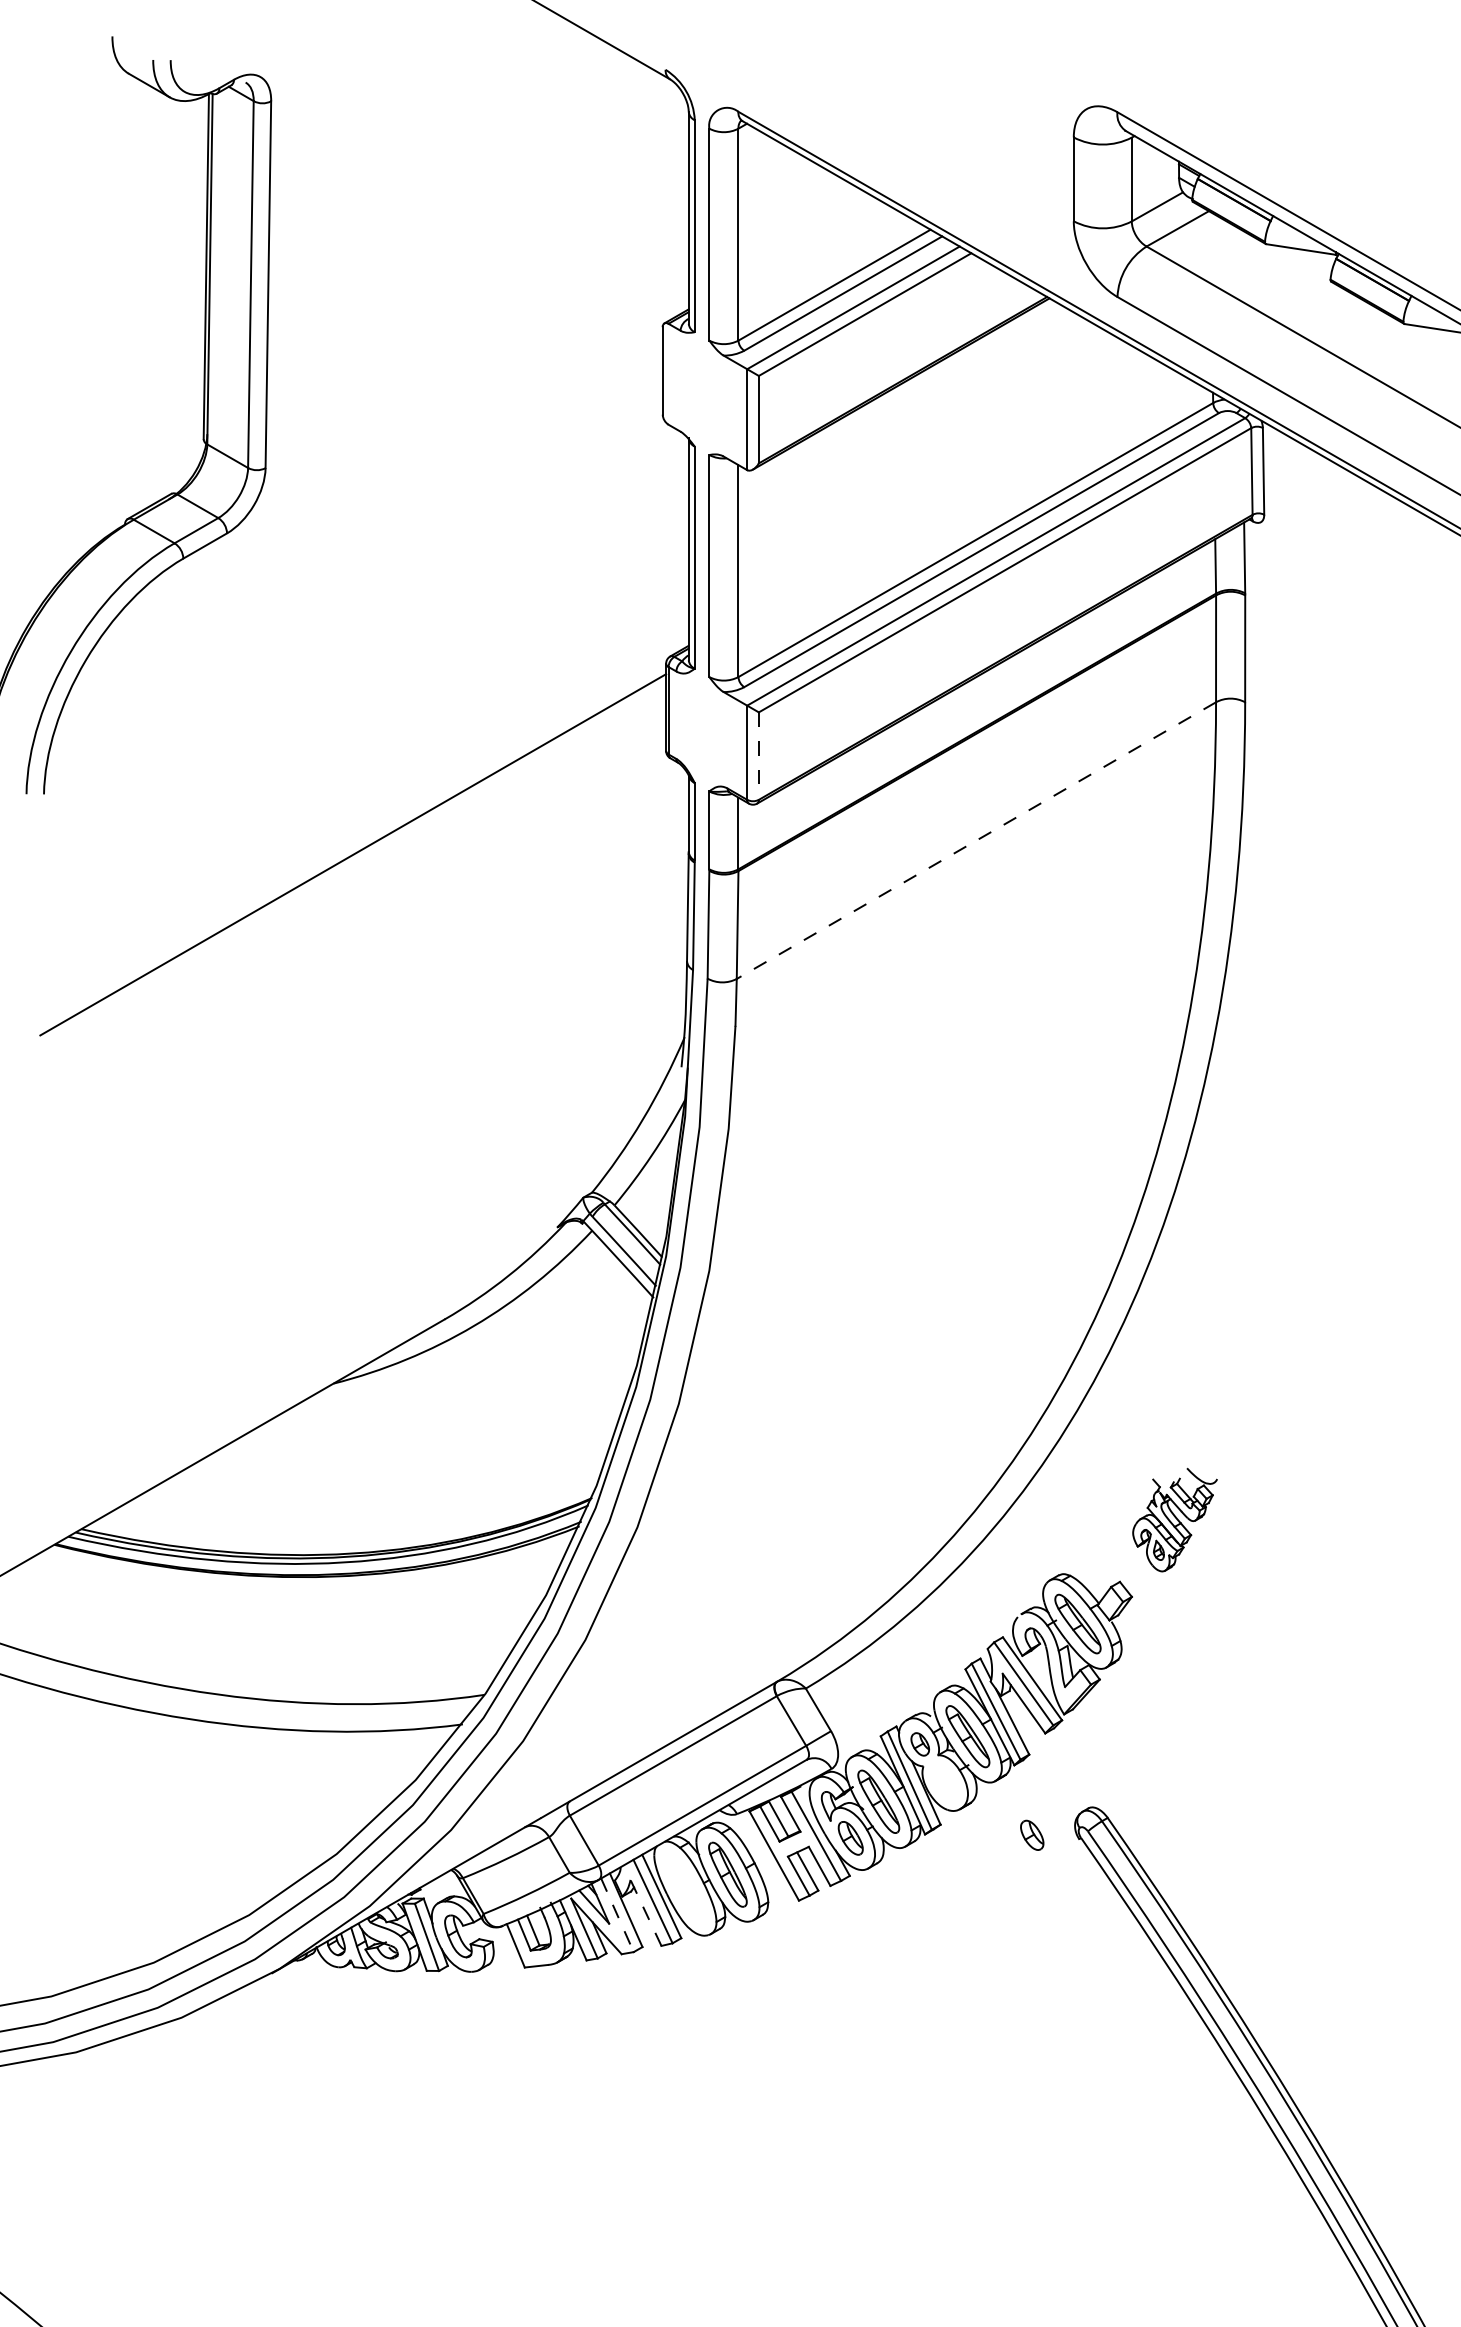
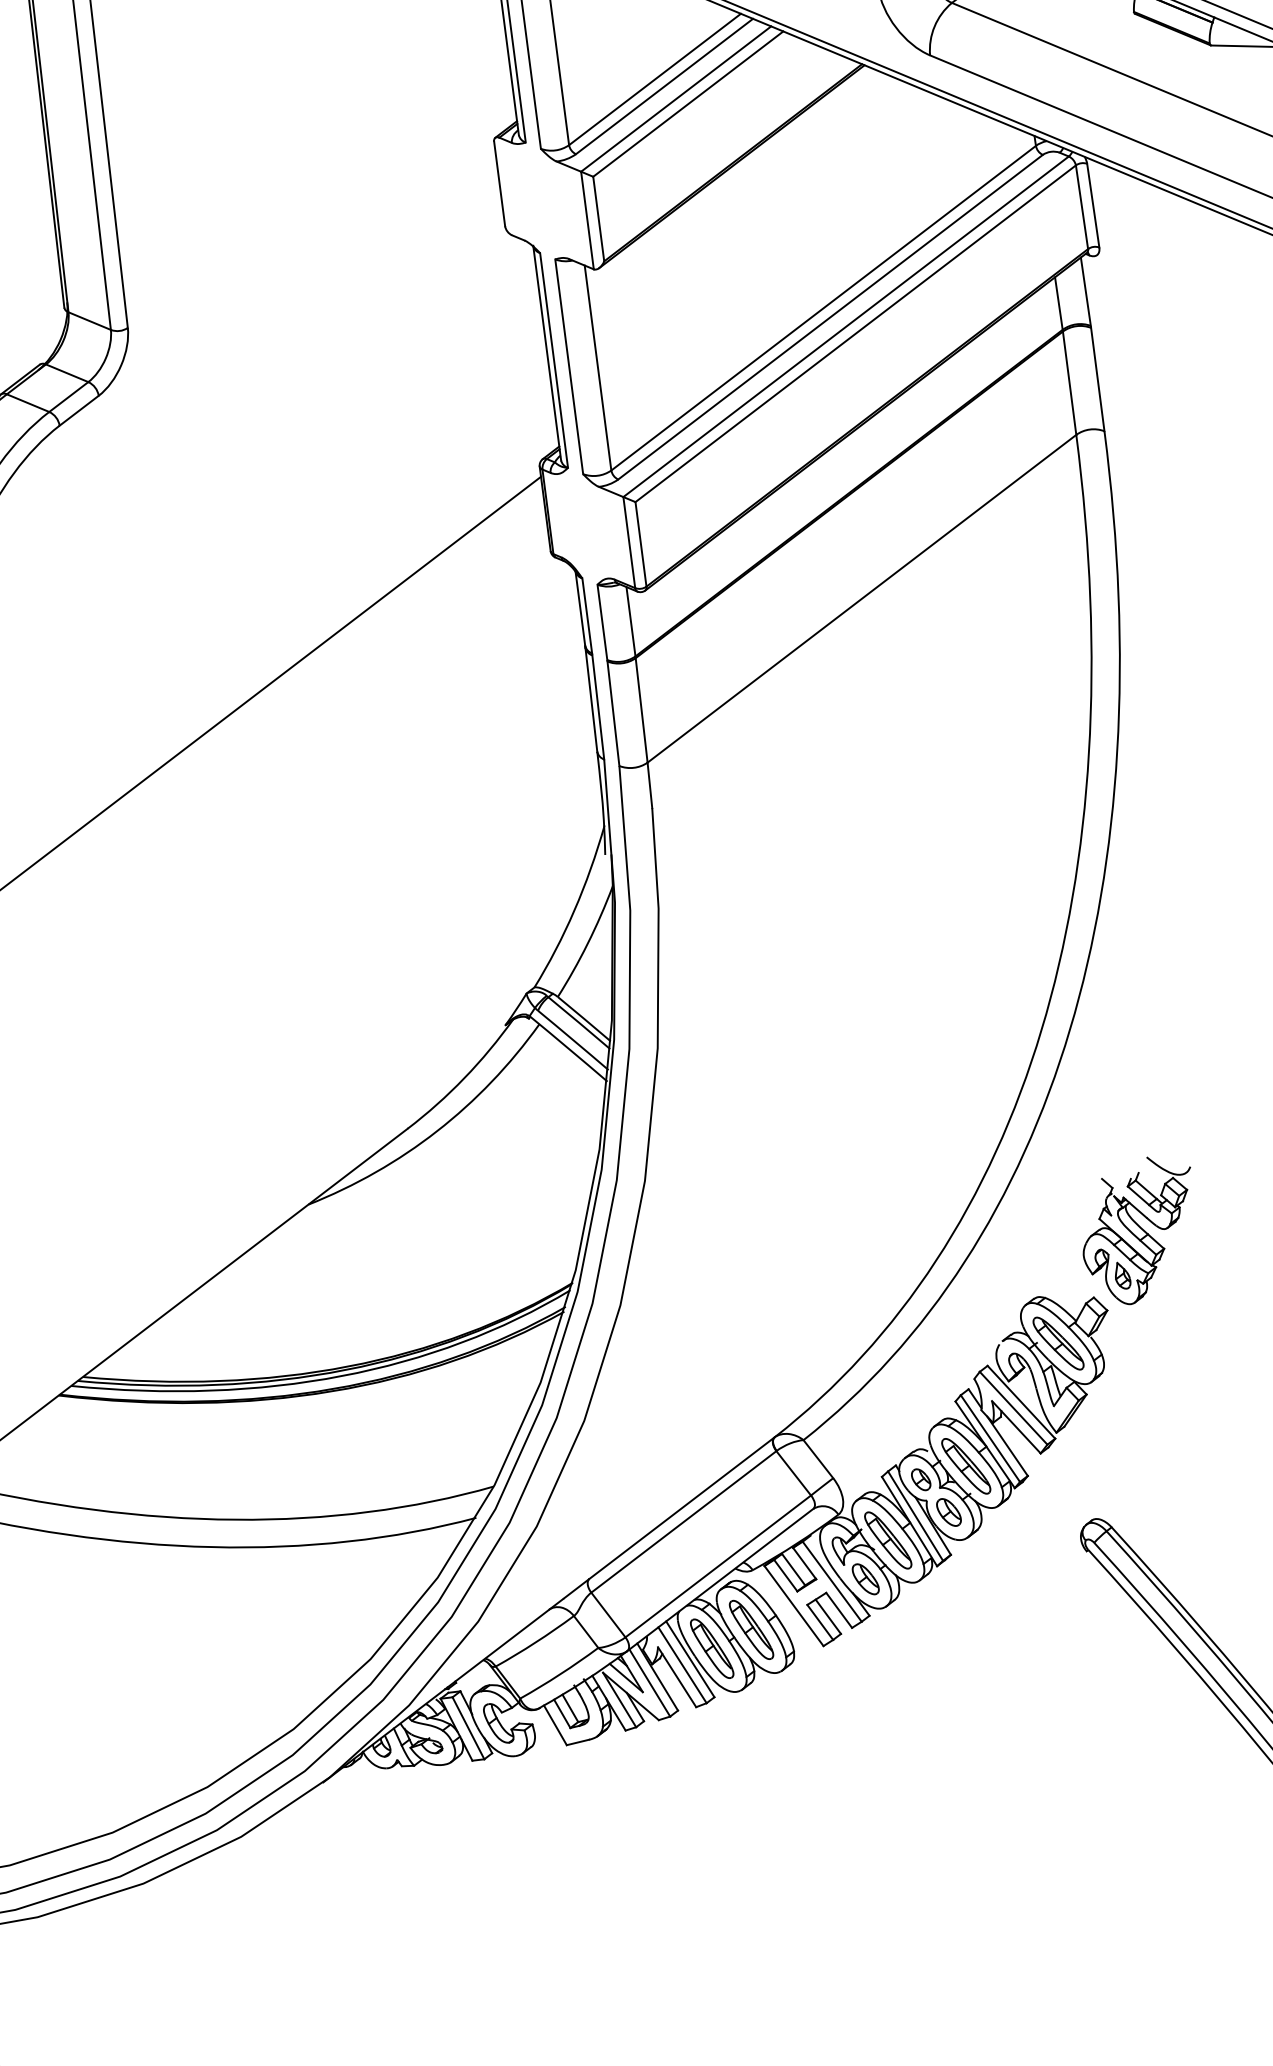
line: (758, 756) -> (640, 544), dashed -> solid
line: (976, 840) -> (862, 598), dashed -> solid
part: (1174, 1519) -> (1138, 1230), size x1.43
part: (1032, 1834) -> (949, 1511), moved
part: (685, 1888) -> (712, 1648), added
line: (645, 1912) -> (676, 1676), dashed -> solid
line: (617, 1915) -> (649, 1683), dashed -> solid

